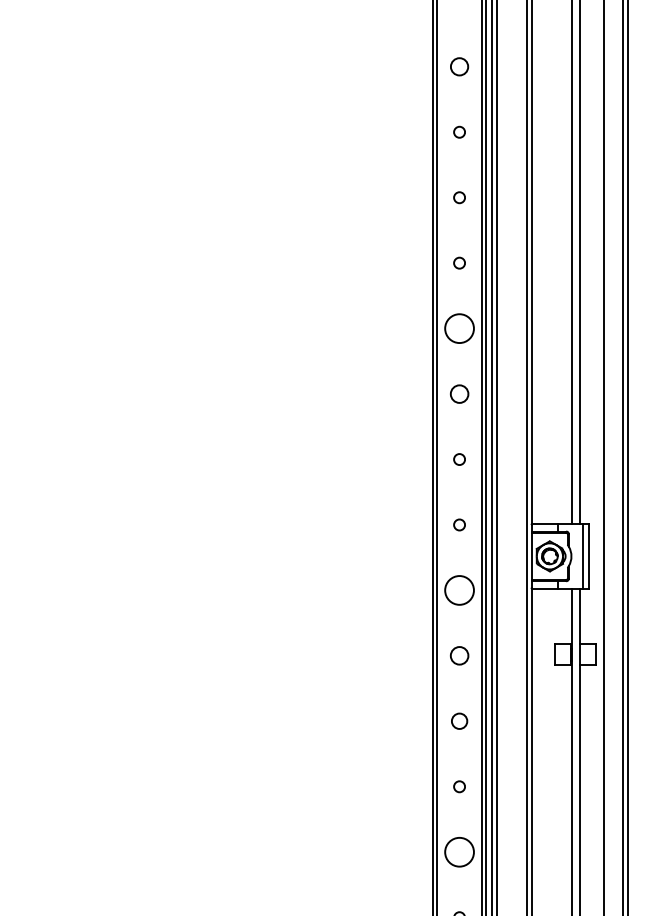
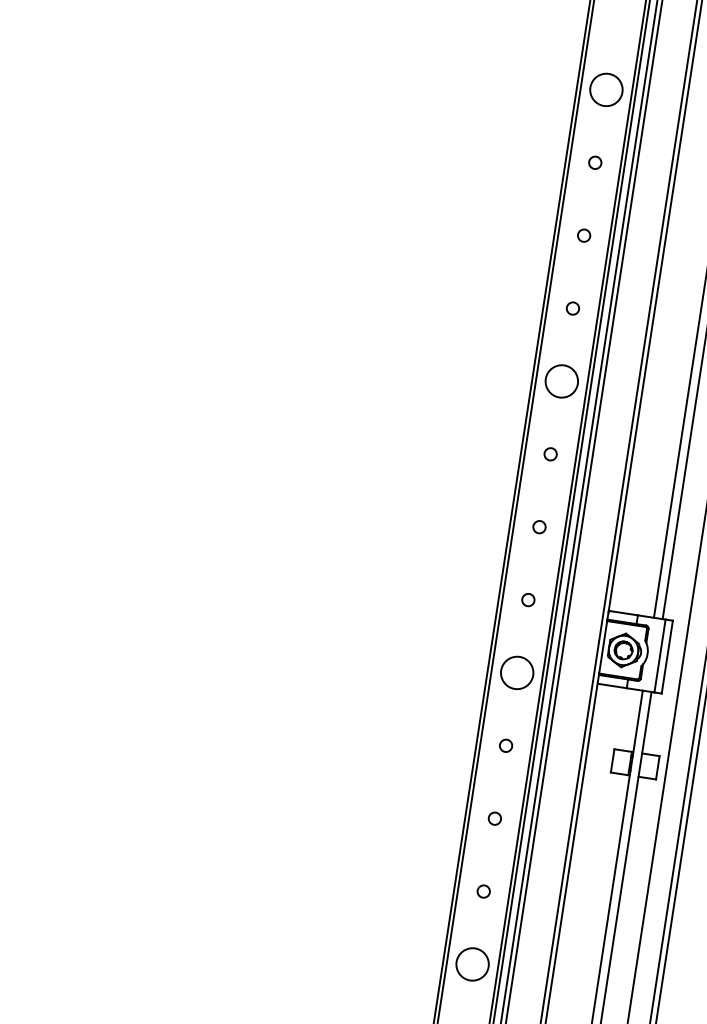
circle: (459, 66) -> (606, 89), size x1.67
circle: (459, 393) -> (550, 453), size x0.62
circle: (459, 655) -> (506, 745), size x0.62
circle: (459, 721) -> (494, 818), size x0.71

